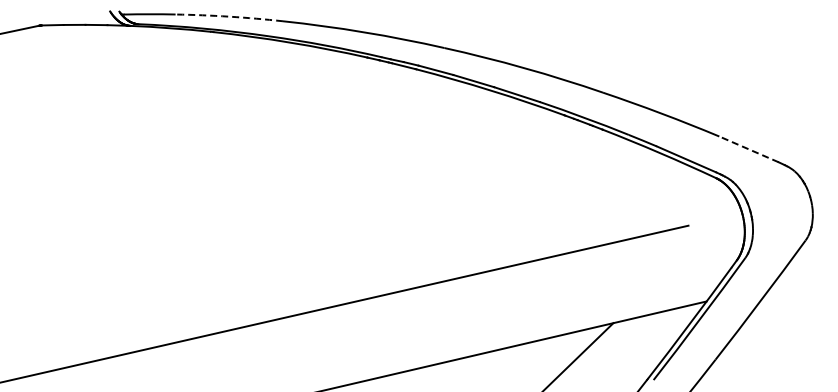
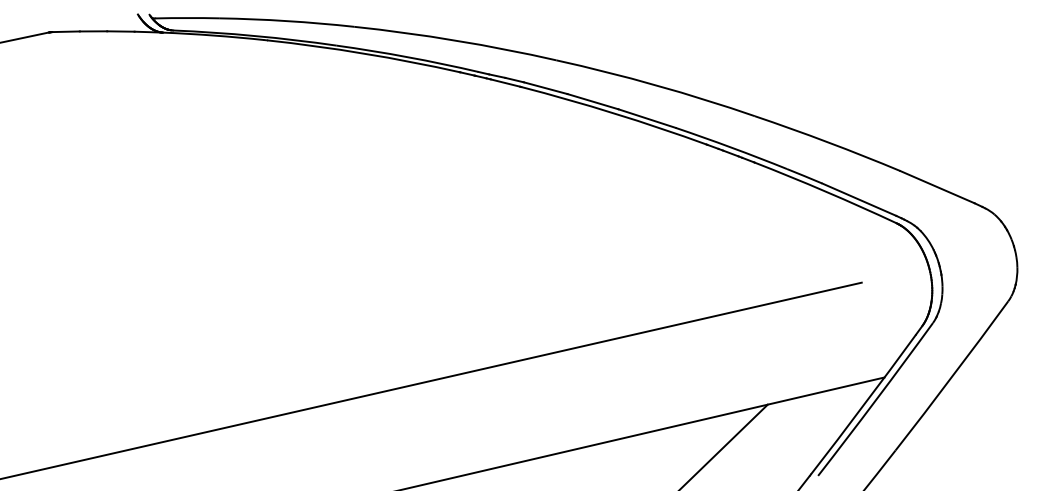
arc: (229, 16) -> (287, 20), dashed -> solid
line: (748, 149) -> (936, 187), dashed -> solid

